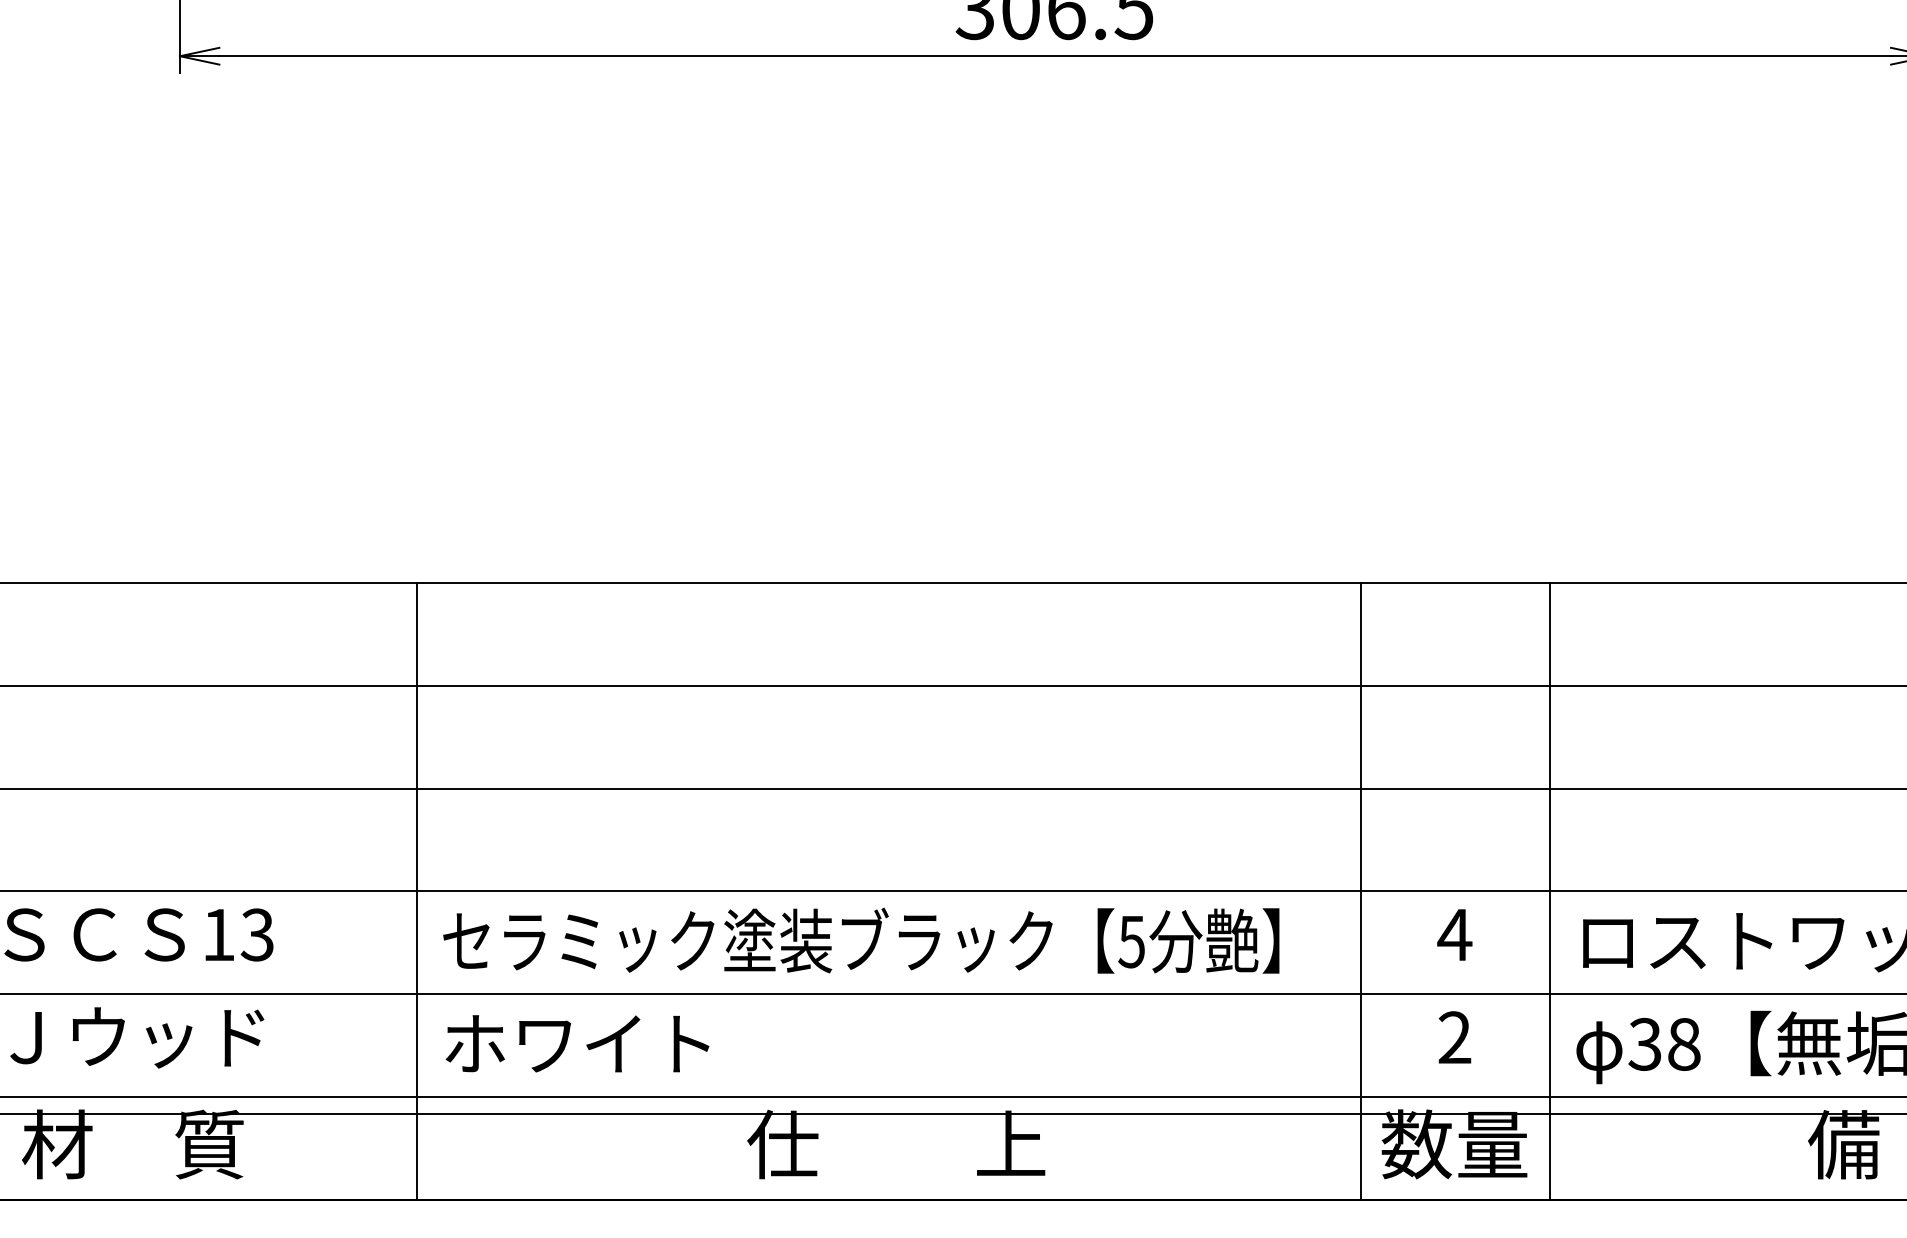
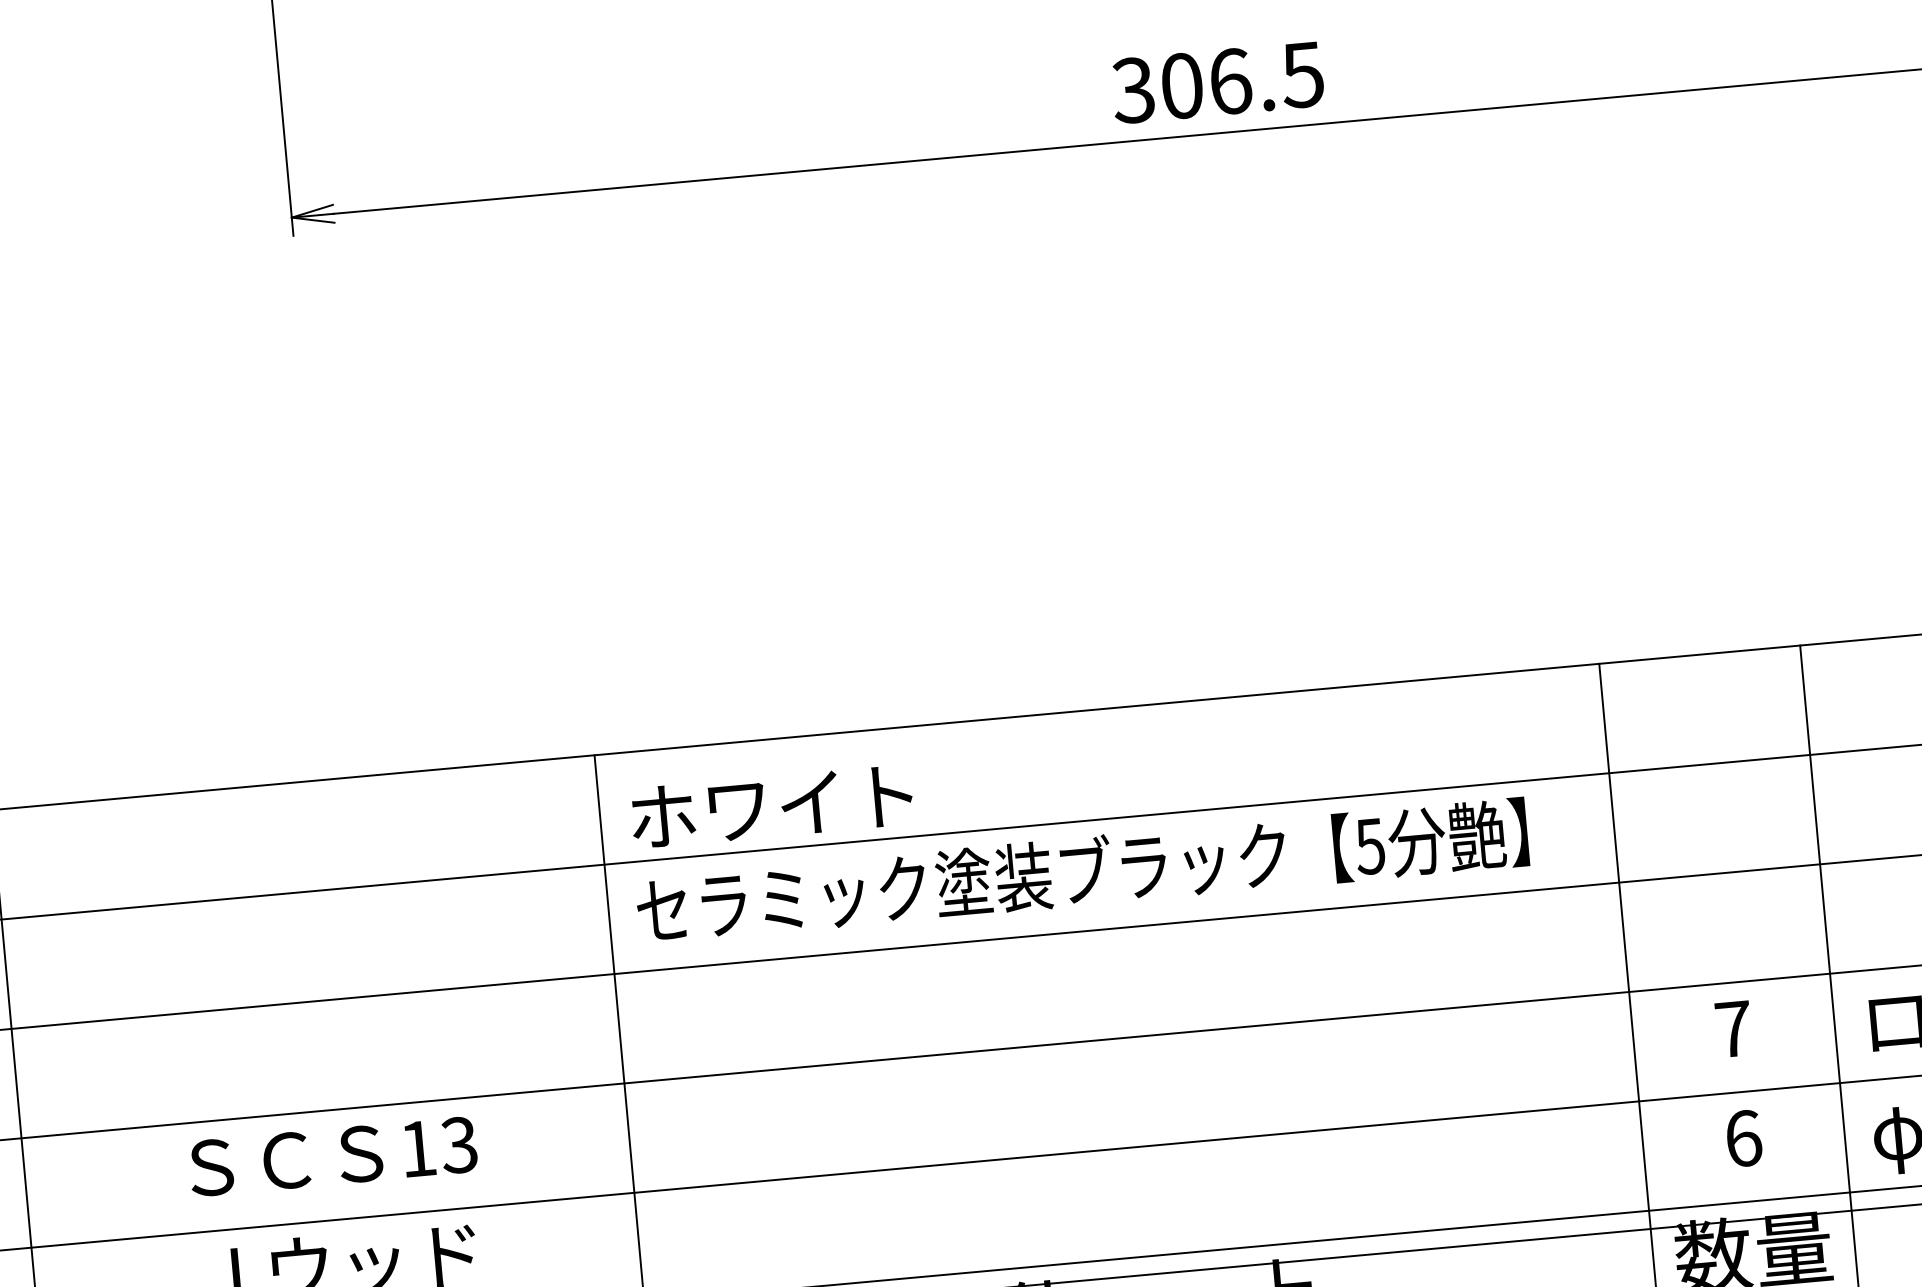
text: (1454, 934) -> (1733, 1028), 4 -> 7
text: (861, 940) -> (1082, 871), moved
text: (1454, 1037) -> (1743, 1138), 2 -> 6
text: (577, 1043) -> (771, 806), moved

